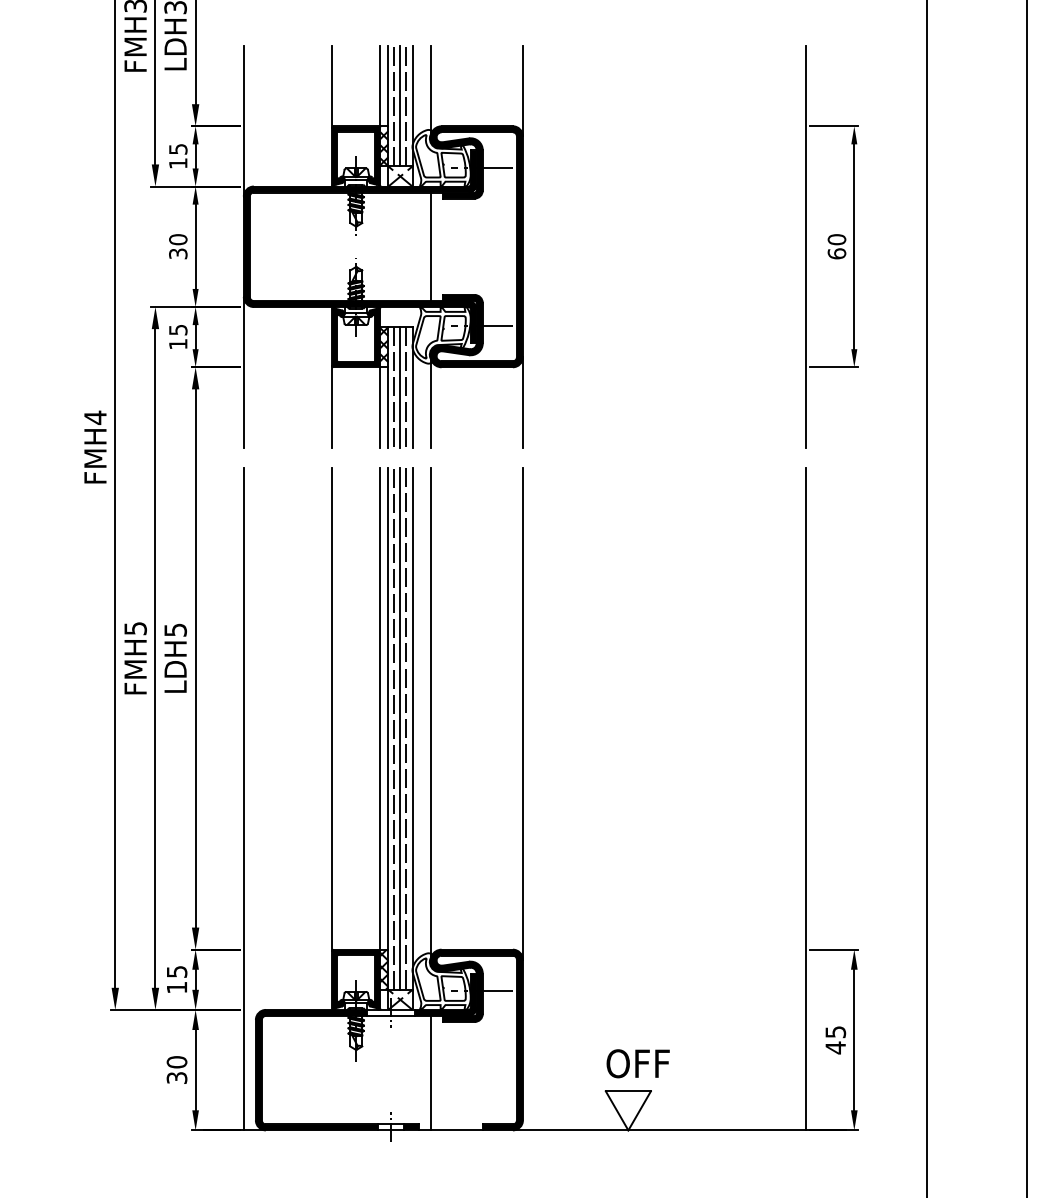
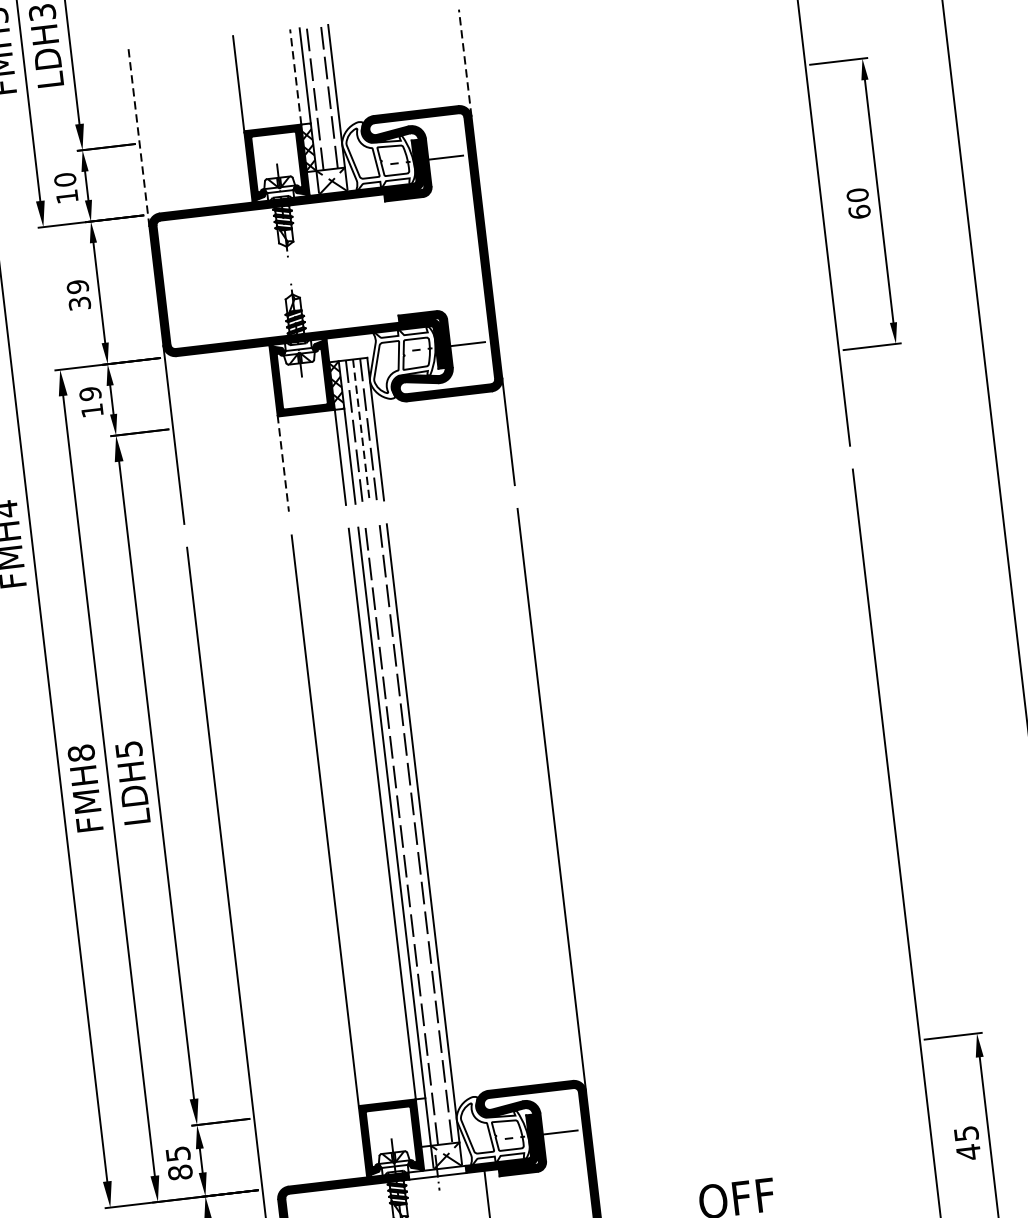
line: (380, 85) -> (295, 76), solid -> dashed
line: (522, 90) -> (464, 62), solid -> dashed
line: (430, 91) -> (355, 76), removed
line: (400, 105) -> (322, 97), removed
line: (243, 120) -> (138, 136), solid -> dashed
text: (178, 148) -> (65, 178), 15 -> 10
text: (178, 239) -> (78, 286), 30 -> 39
line: (430, 246) -> (377, 259), removed
text: (178, 329) -> (90, 393), 15 -> 19
line: (400, 387) -> (361, 430), solid -> dashed
line: (430, 401) -> (398, 443), removed
line: (332, 406) -> (283, 462), solid -> dashed
text: (135, 628) -> (81, 753), FMH5 -> FMH8
line: (430, 713) -> (442, 812), removed
line: (400, 728) -> (408, 834), removed
hatch: (384, 969) -> (423, 1122), removed
text: (176, 987) -> (179, 1172), 15 -> 85

